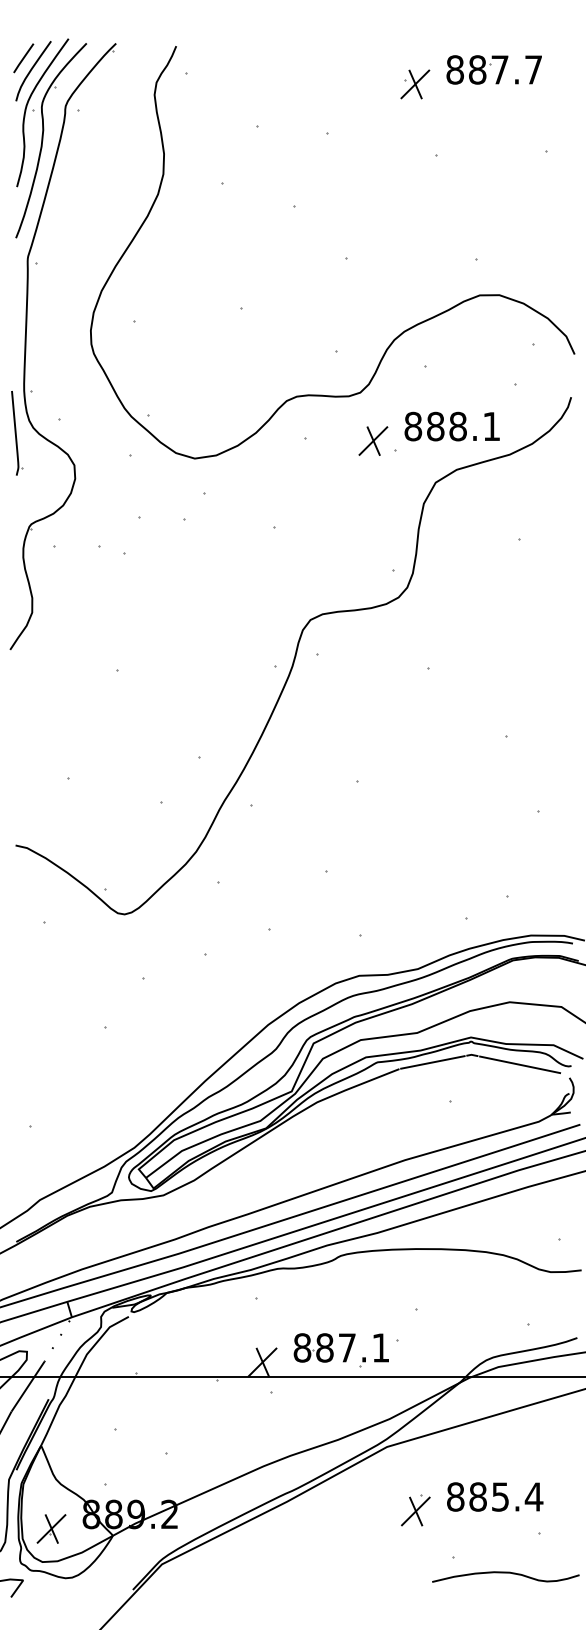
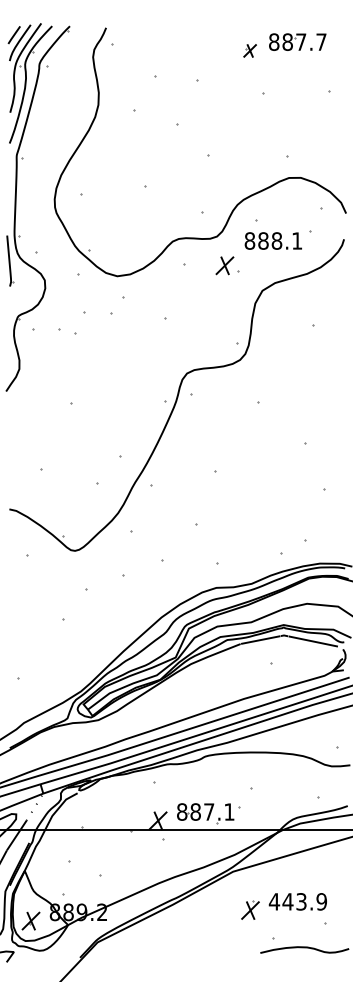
part: (414, 83) -> (249, 50), size x0.7
text: (450, 425) -> (272, 240), moved
text: (493, 1496) -> (297, 901), 885.4 -> 443.9

